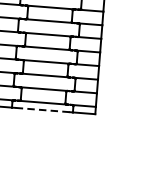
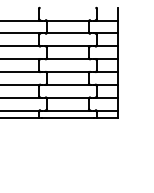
line: (41, 109) -> (67, 117), dashed -> solid

